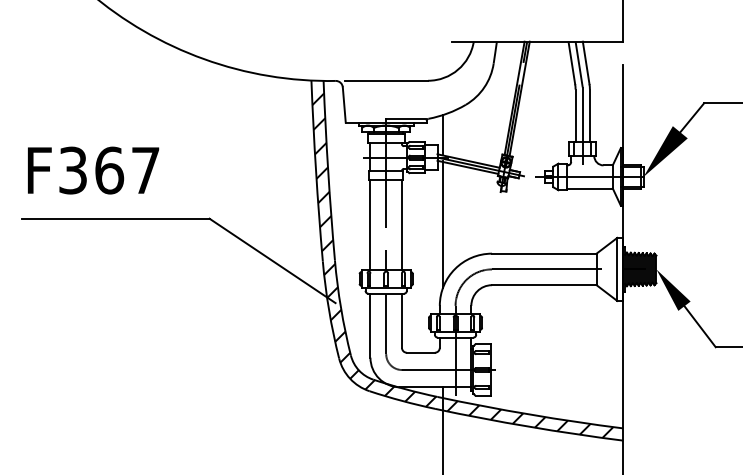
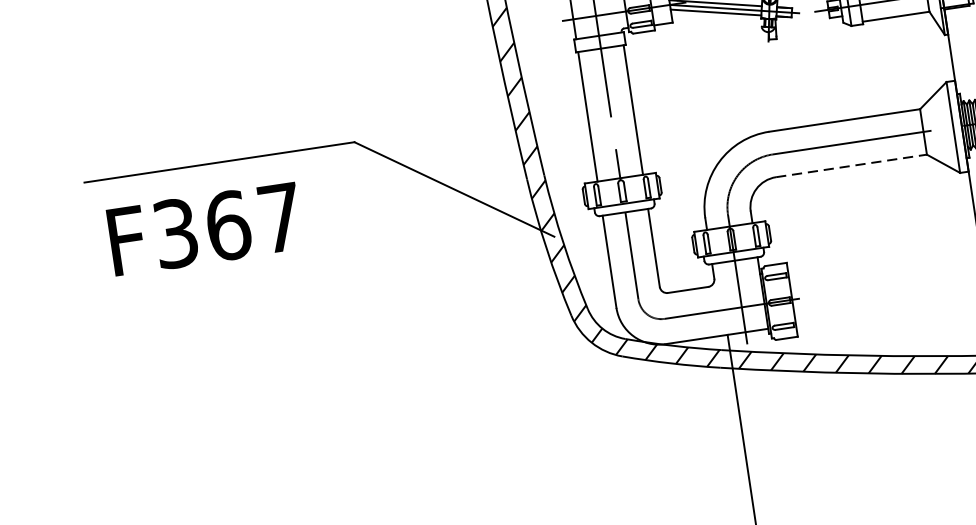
text: (93, 170) -> (205, 229), moved
line: (443, 224) -> (693, 100), removed
line: (544, 285) -> (851, 166), solid -> dashed

